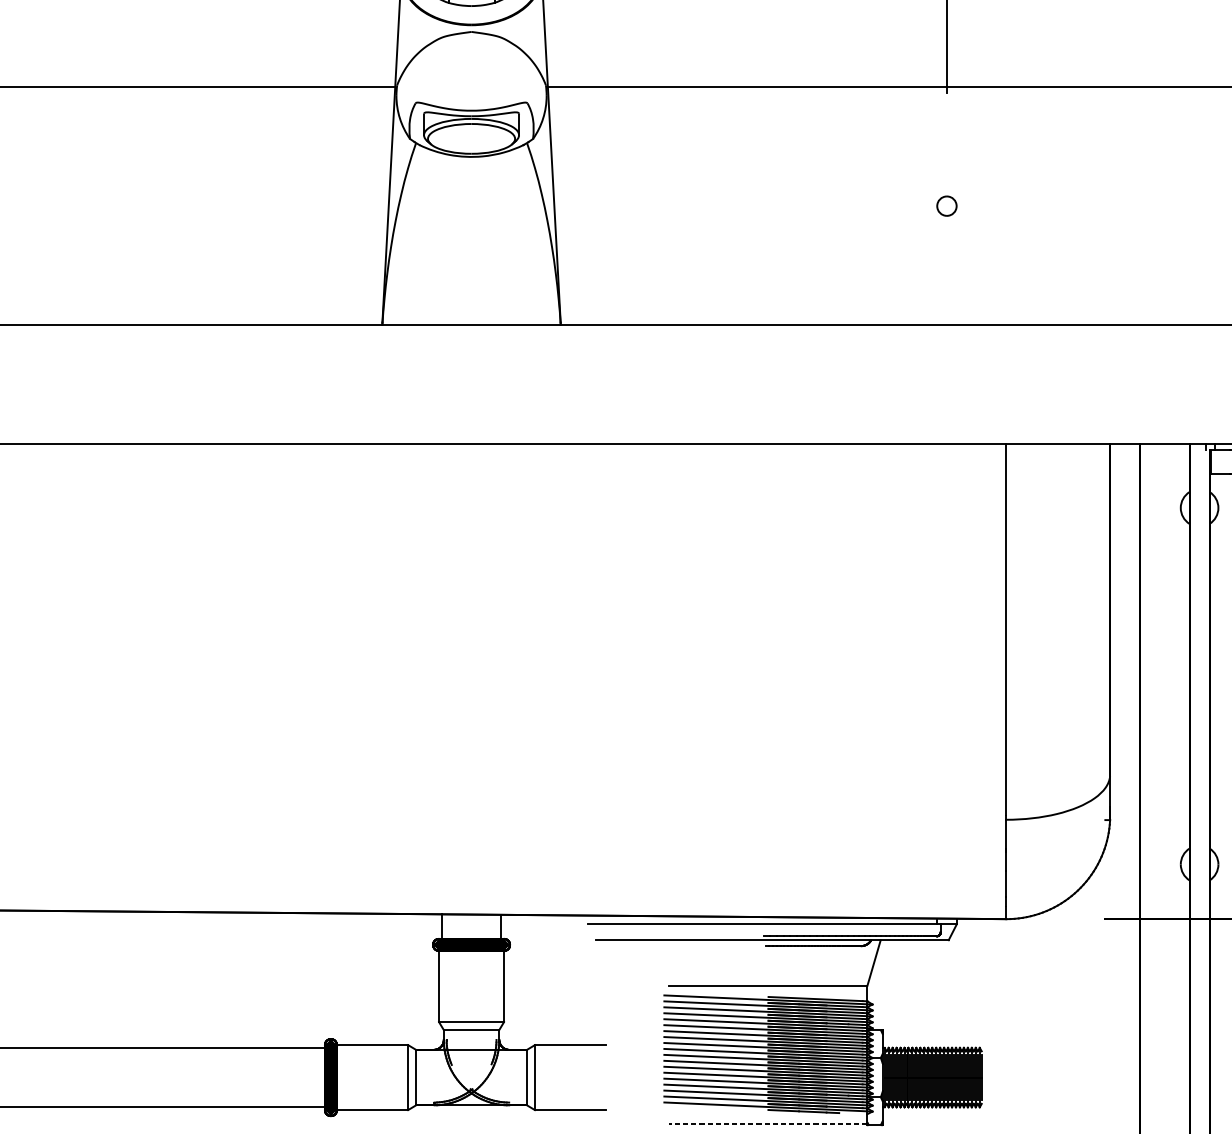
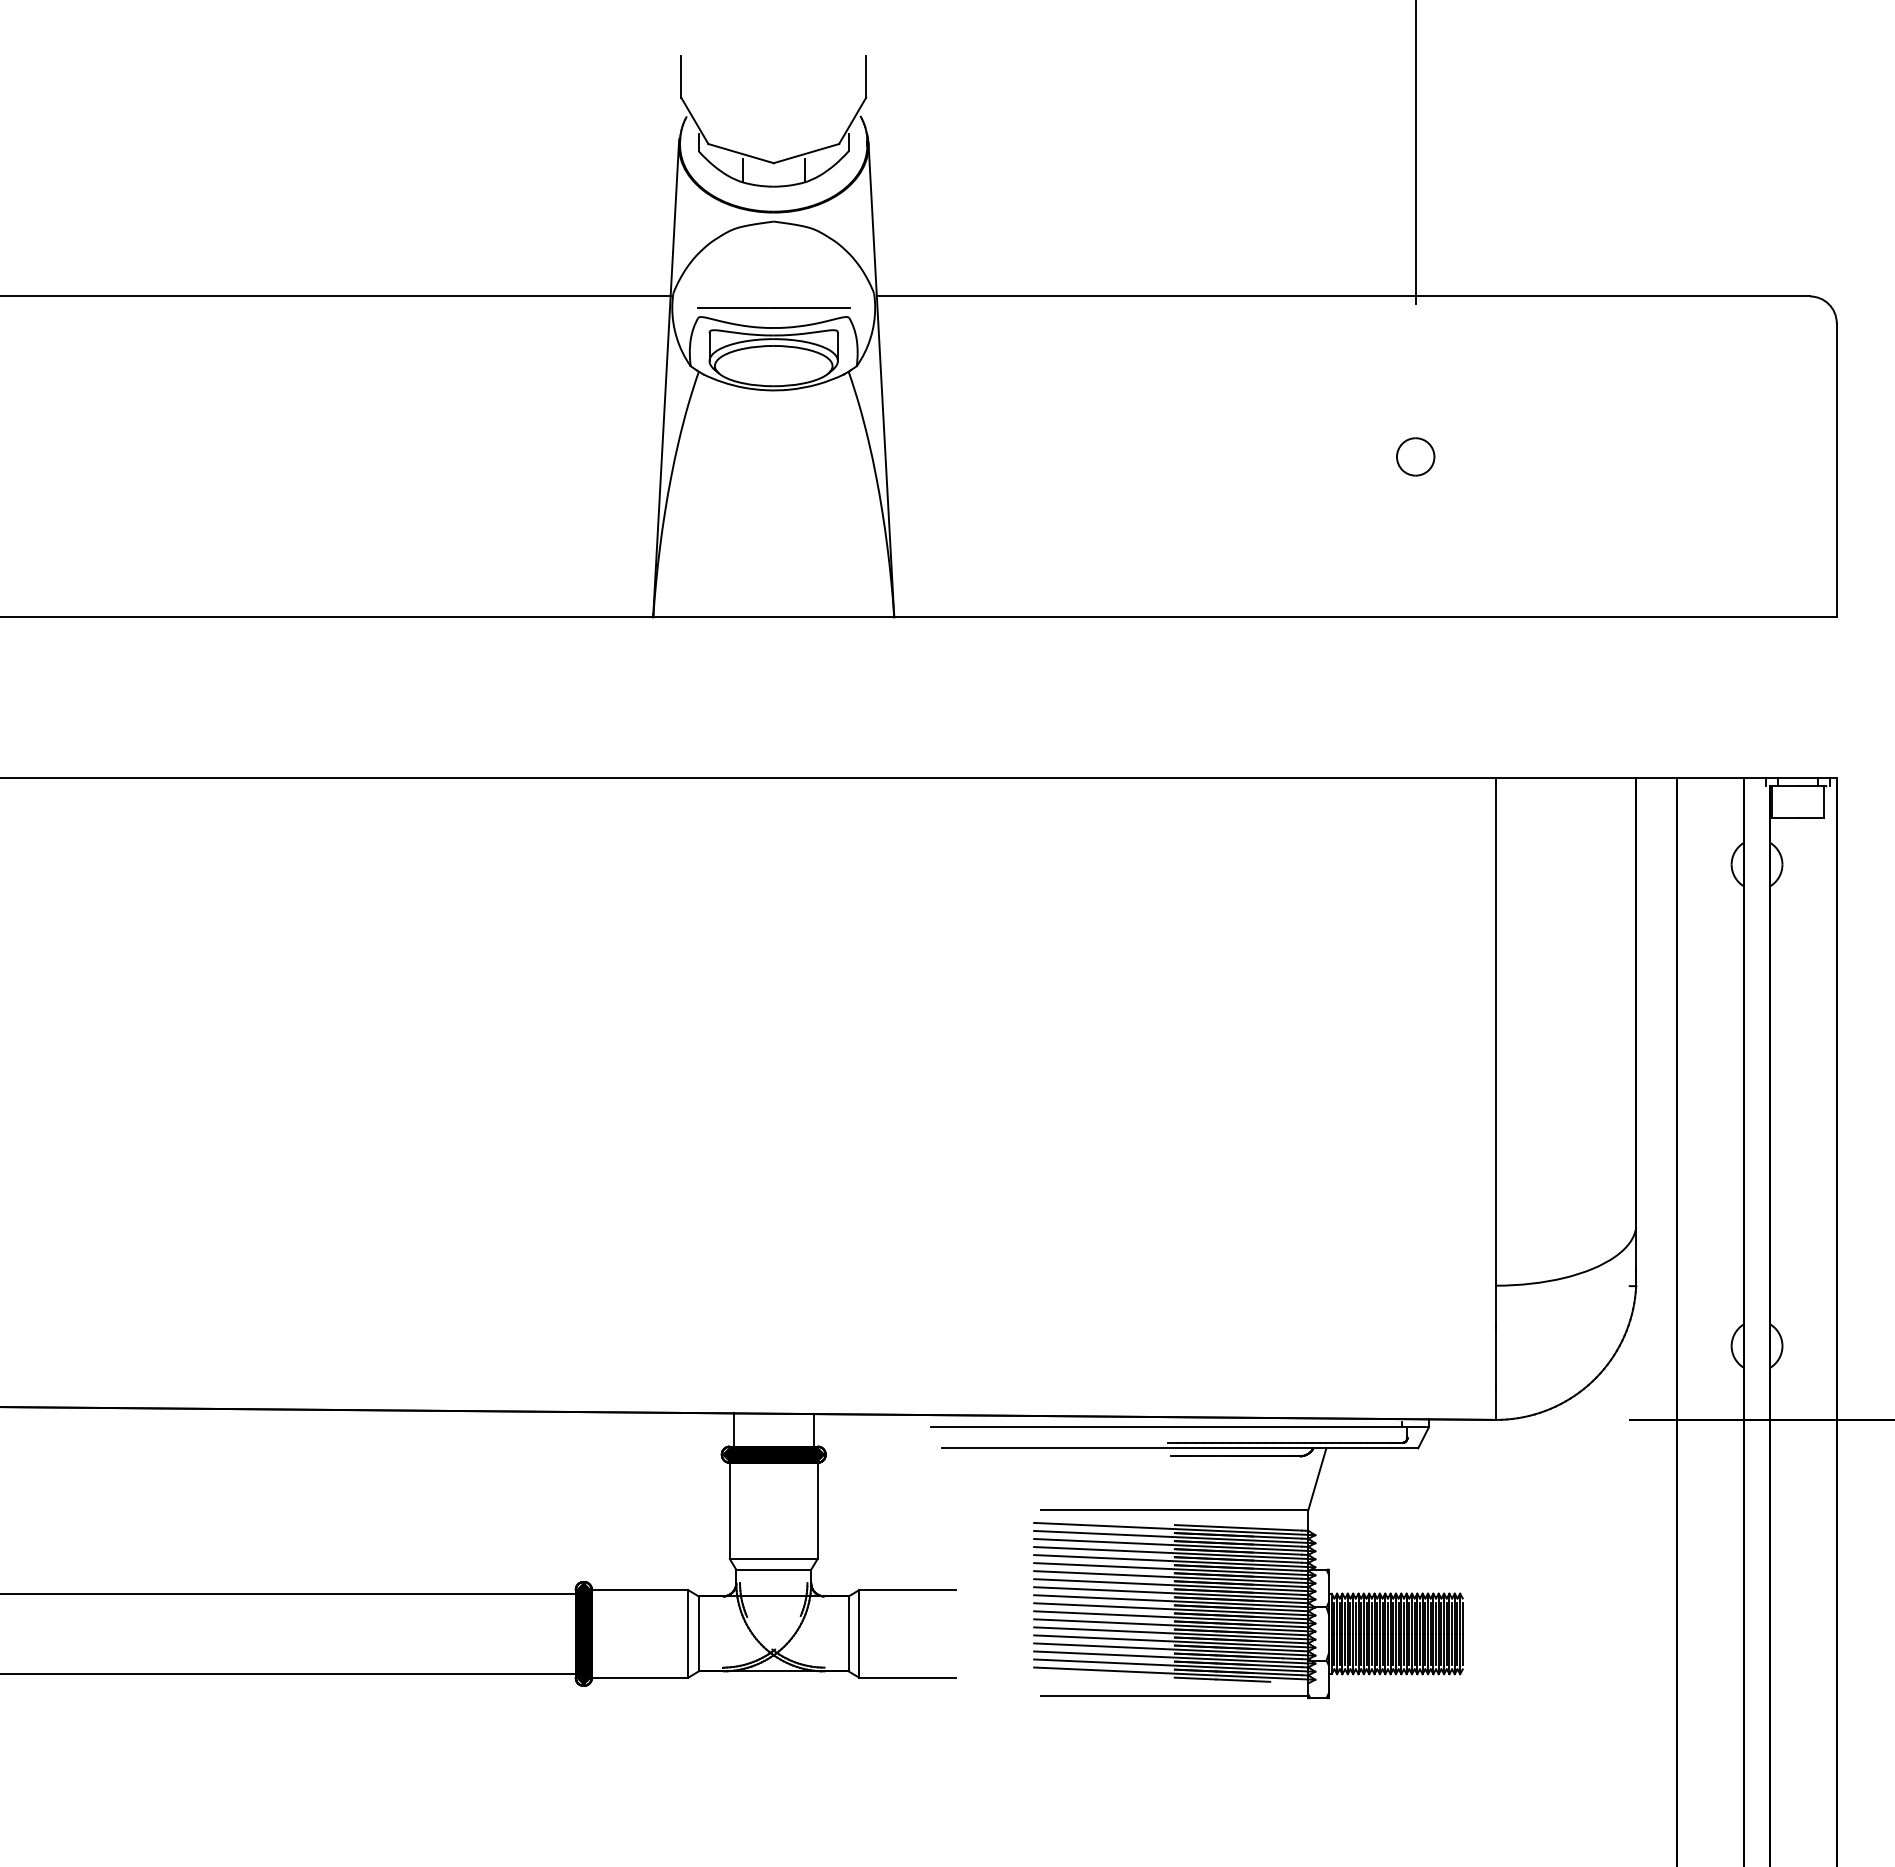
line: (471, 95) -> (773, 307), added
part: (946, 205) -> (1415, 456), size x1.43
line: (768, 1123) -> (1174, 1696), dashed -> solid

